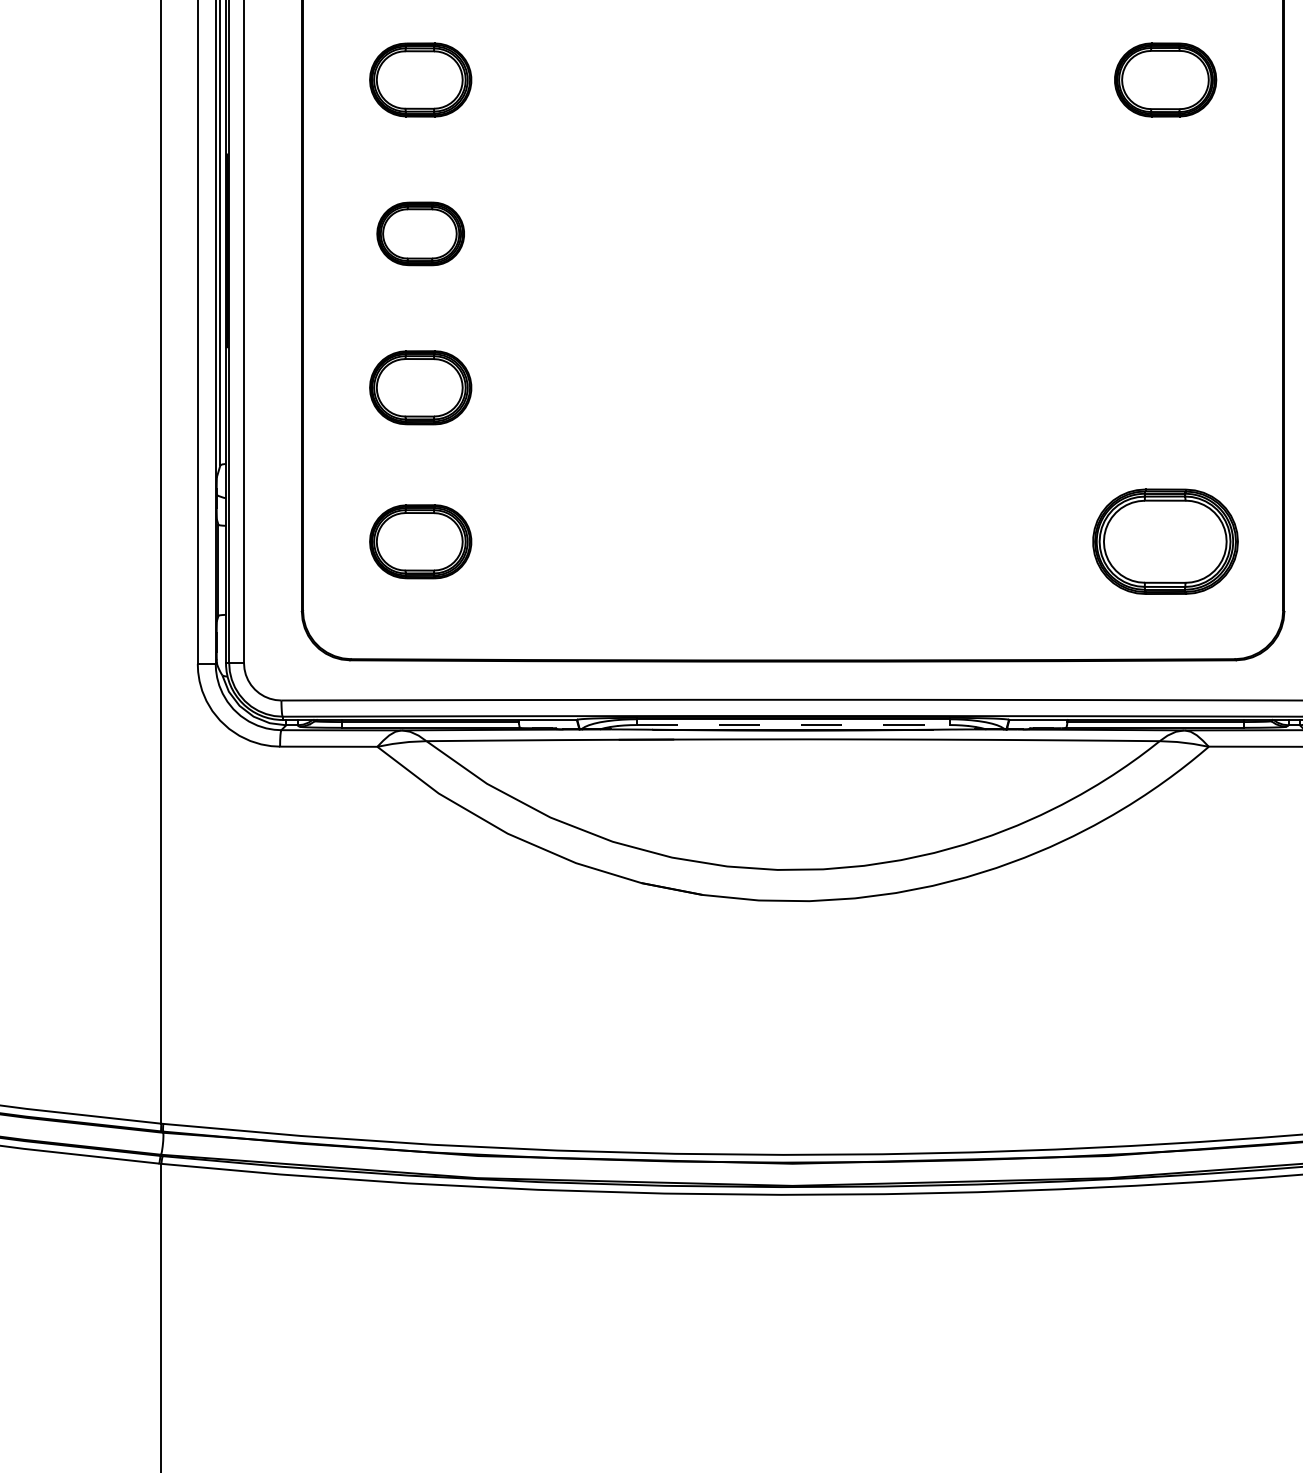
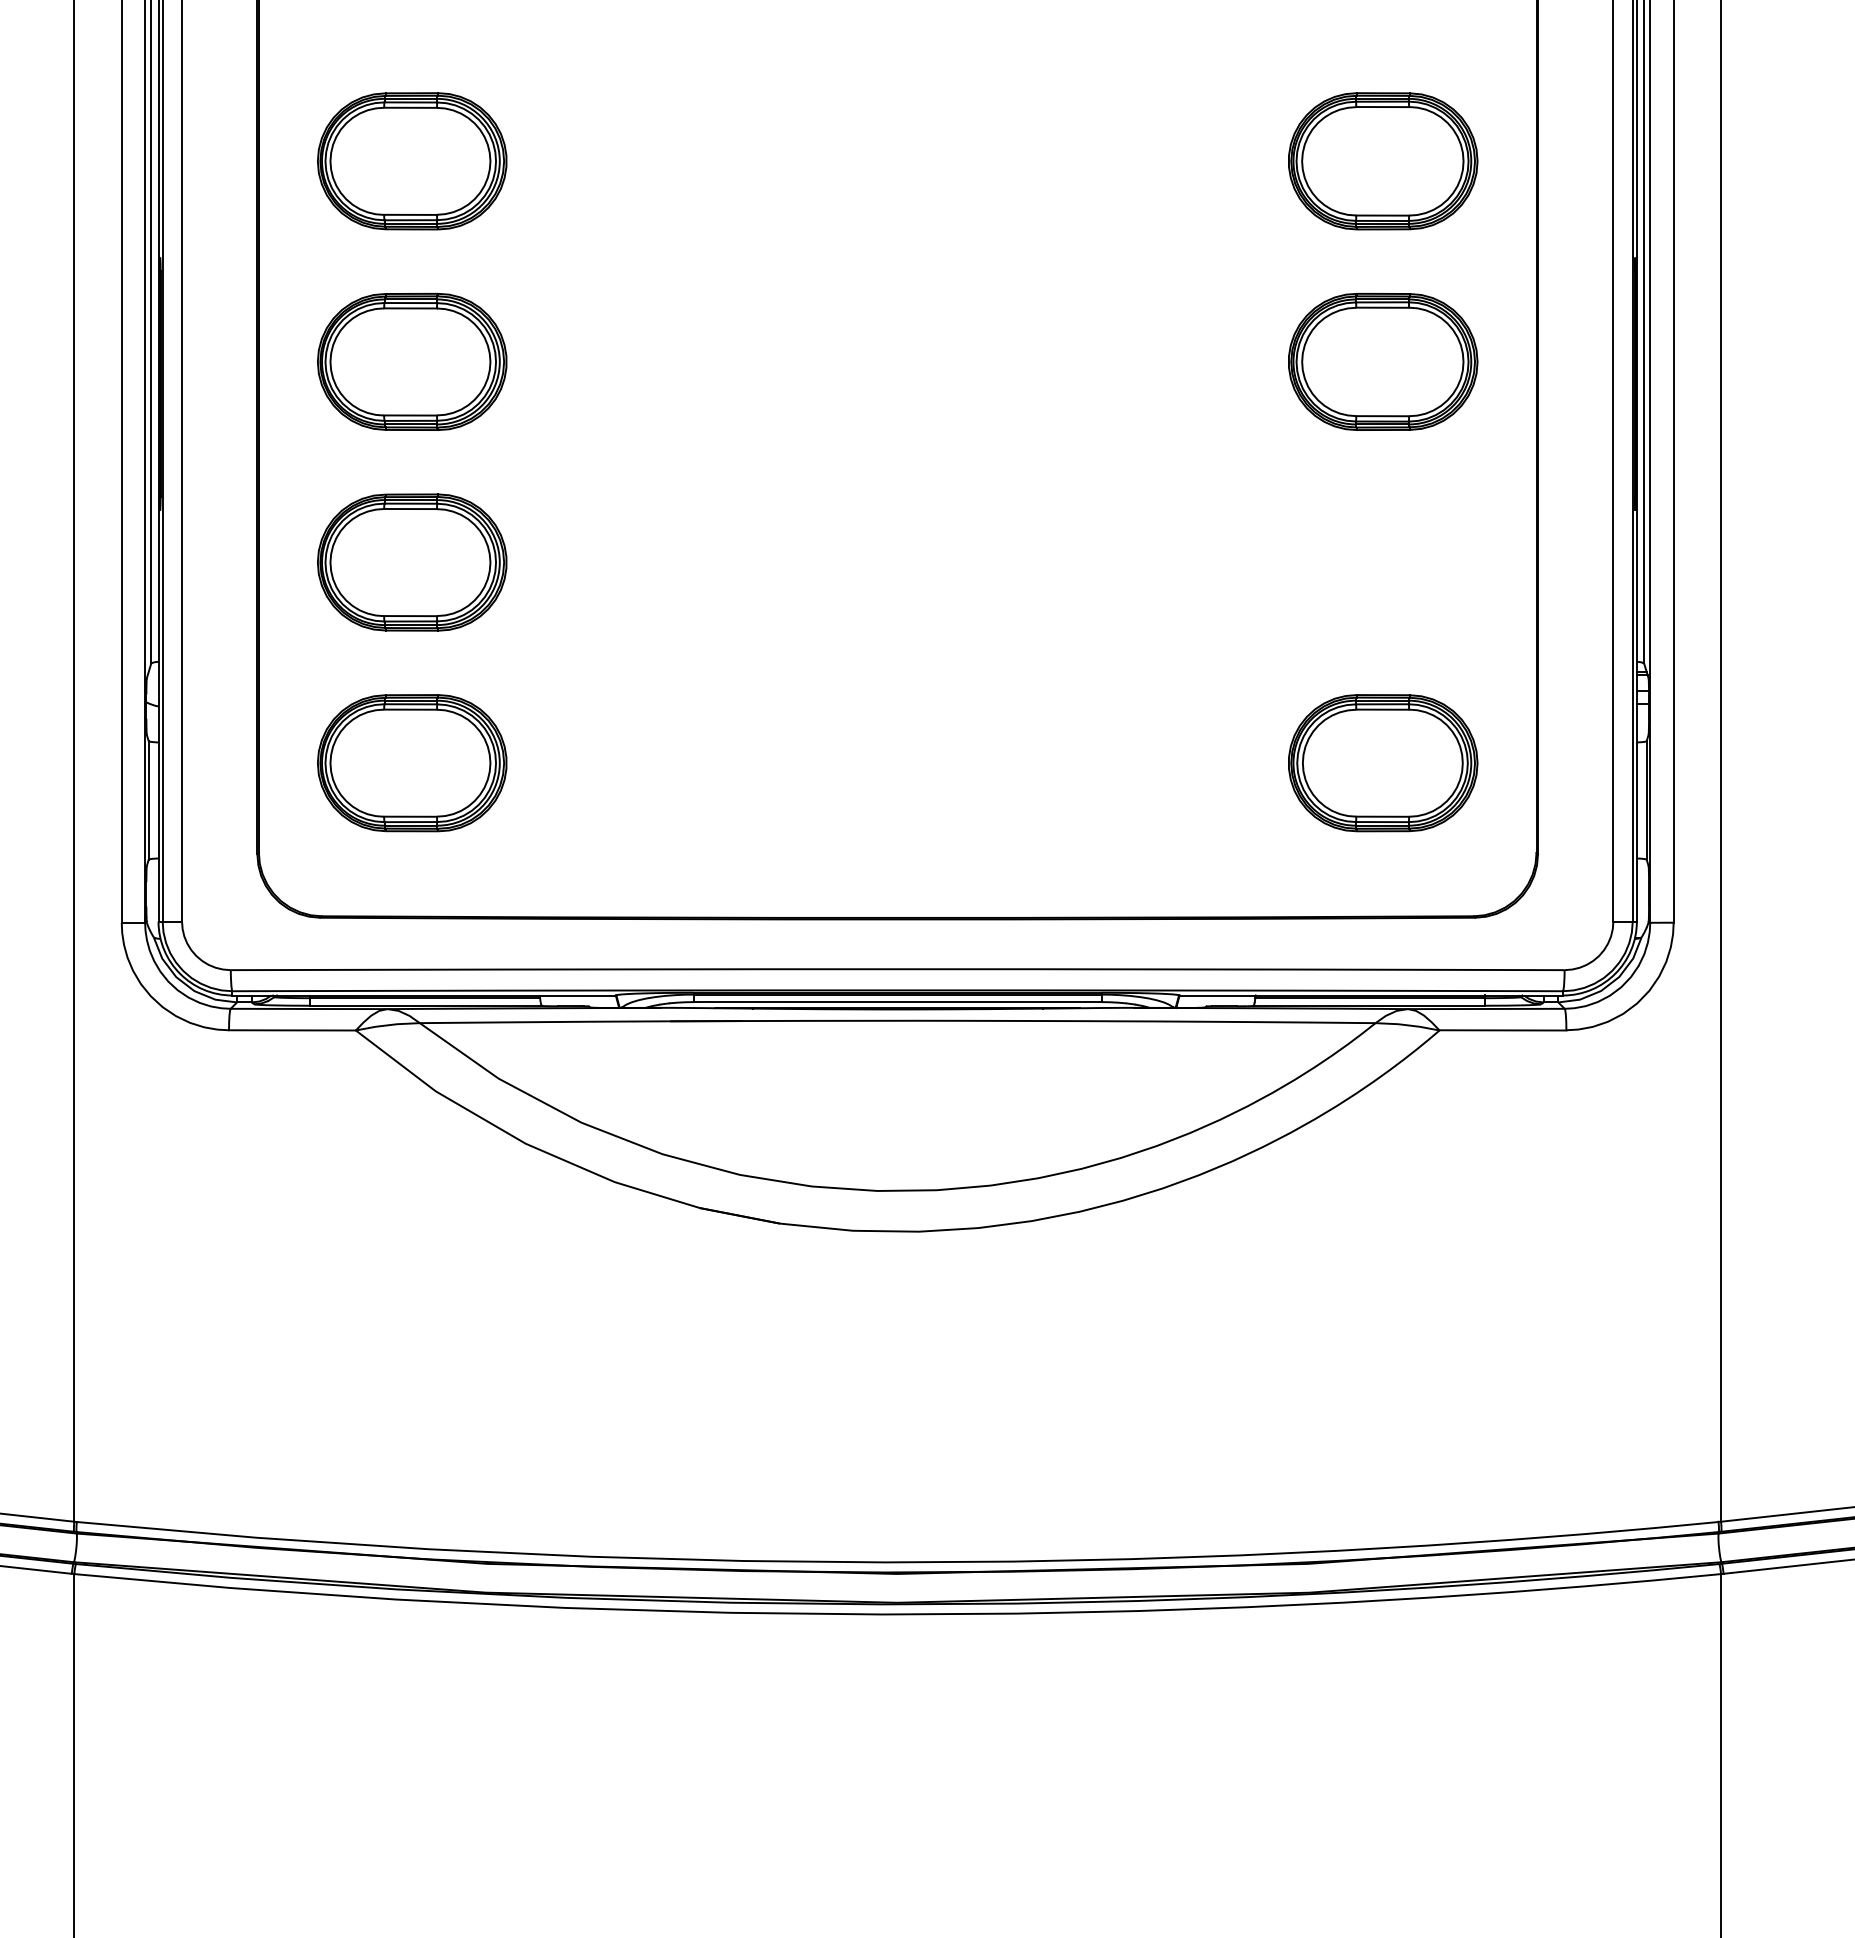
part: (420, 80) -> (412, 161), size x1.43
part: (1165, 80) -> (1383, 161), size x1.43
part: (420, 233) -> (412, 361), size x1.67
part: (1165, 233) -> (1383, 361), added
part: (420, 387) -> (412, 562), size x1.43
part: (420, 541) -> (412, 763), size x1.43
line: (793, 725) -> (898, 1002), dashed -> solid

